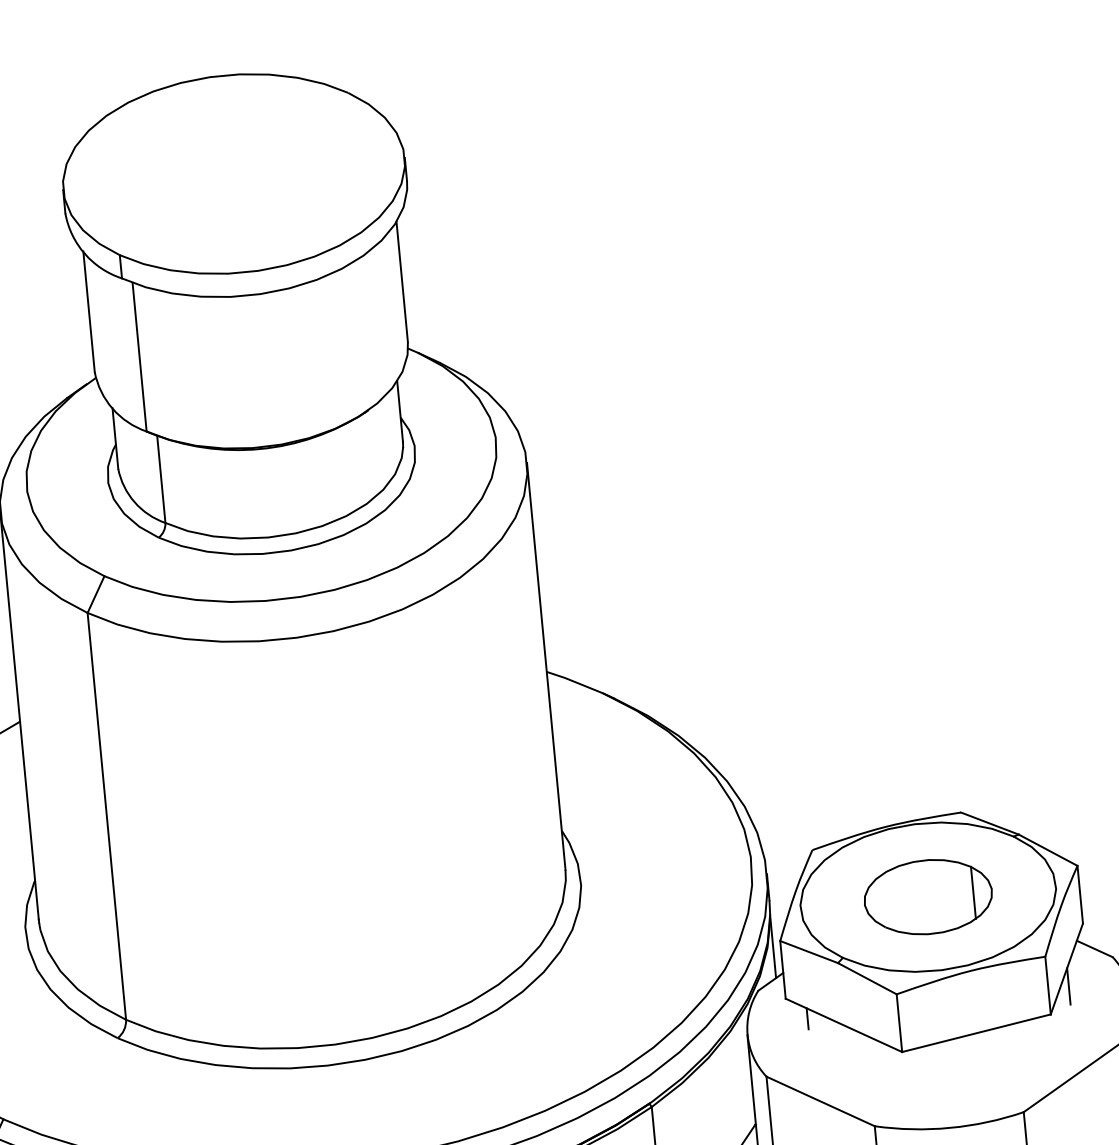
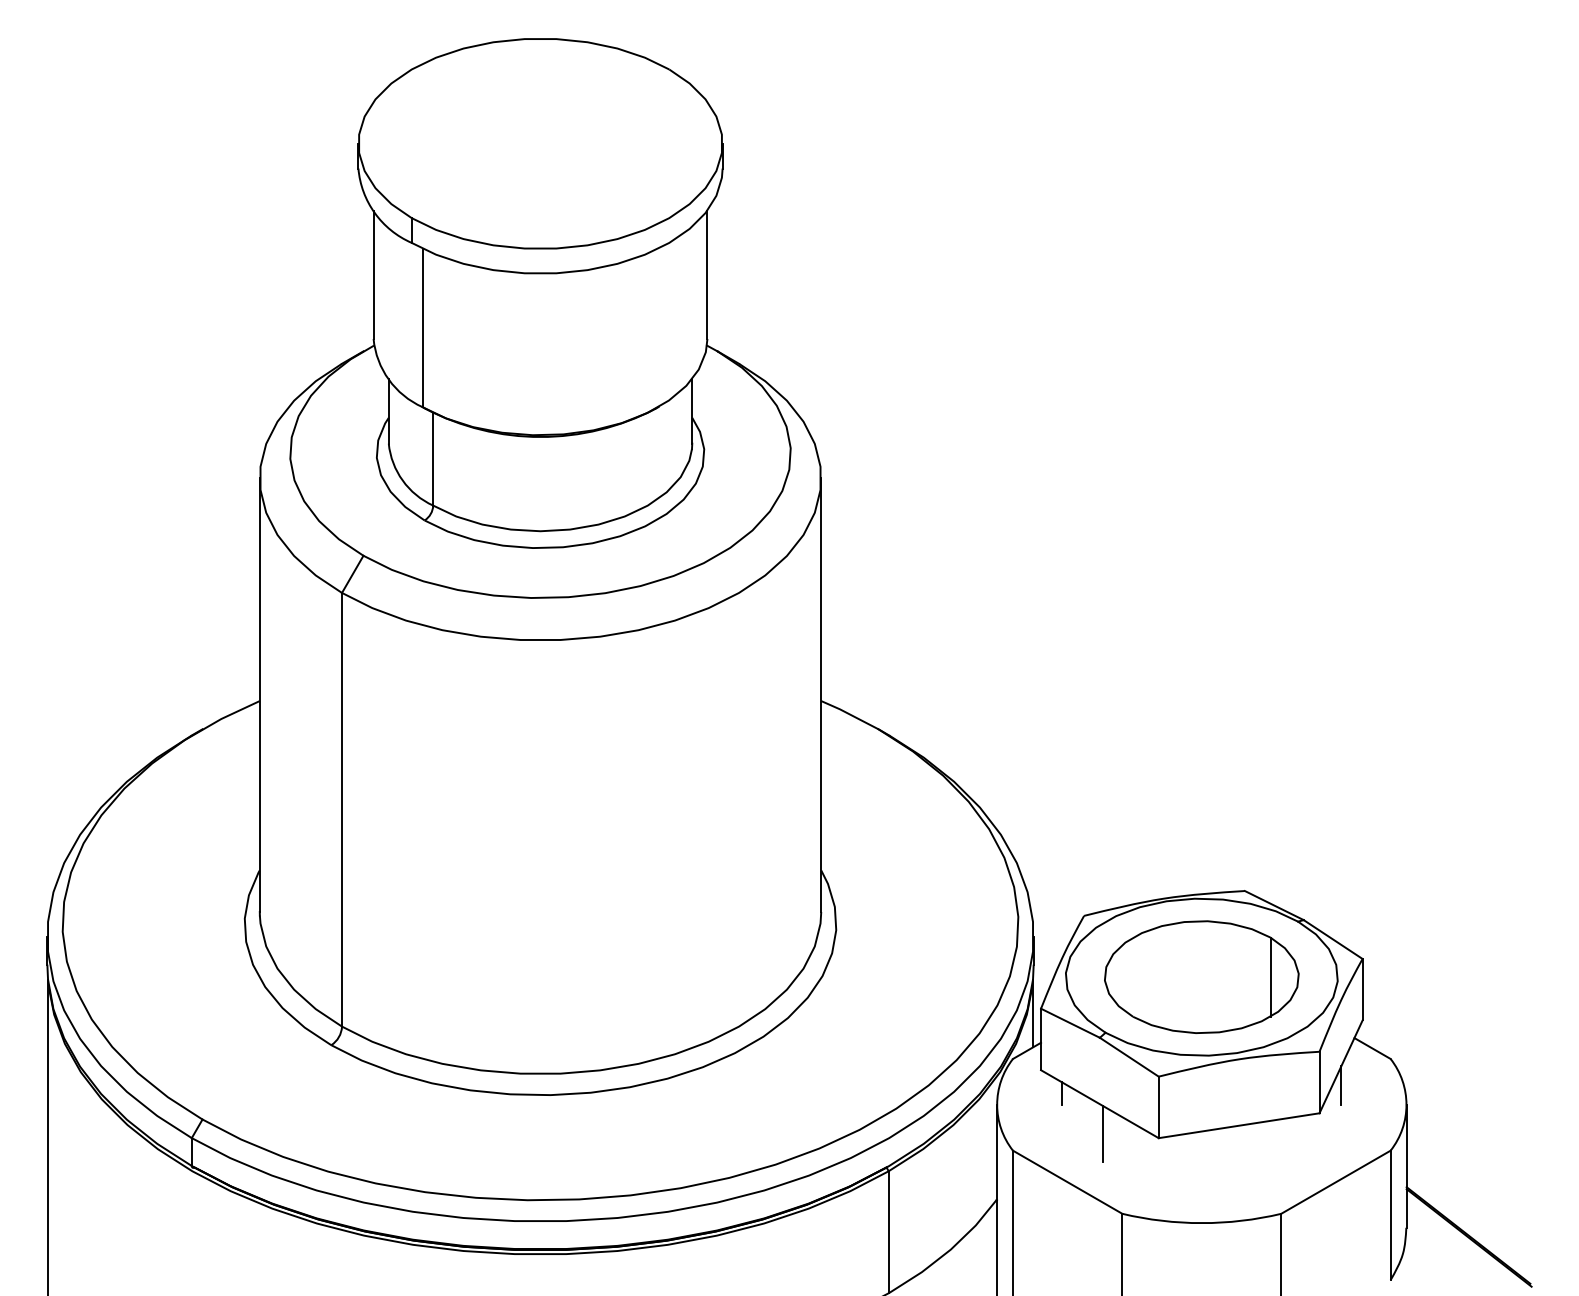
part: (927, 896) -> (1201, 976), size x1.43
line: (849, 1052) -> (1103, 1133), added

